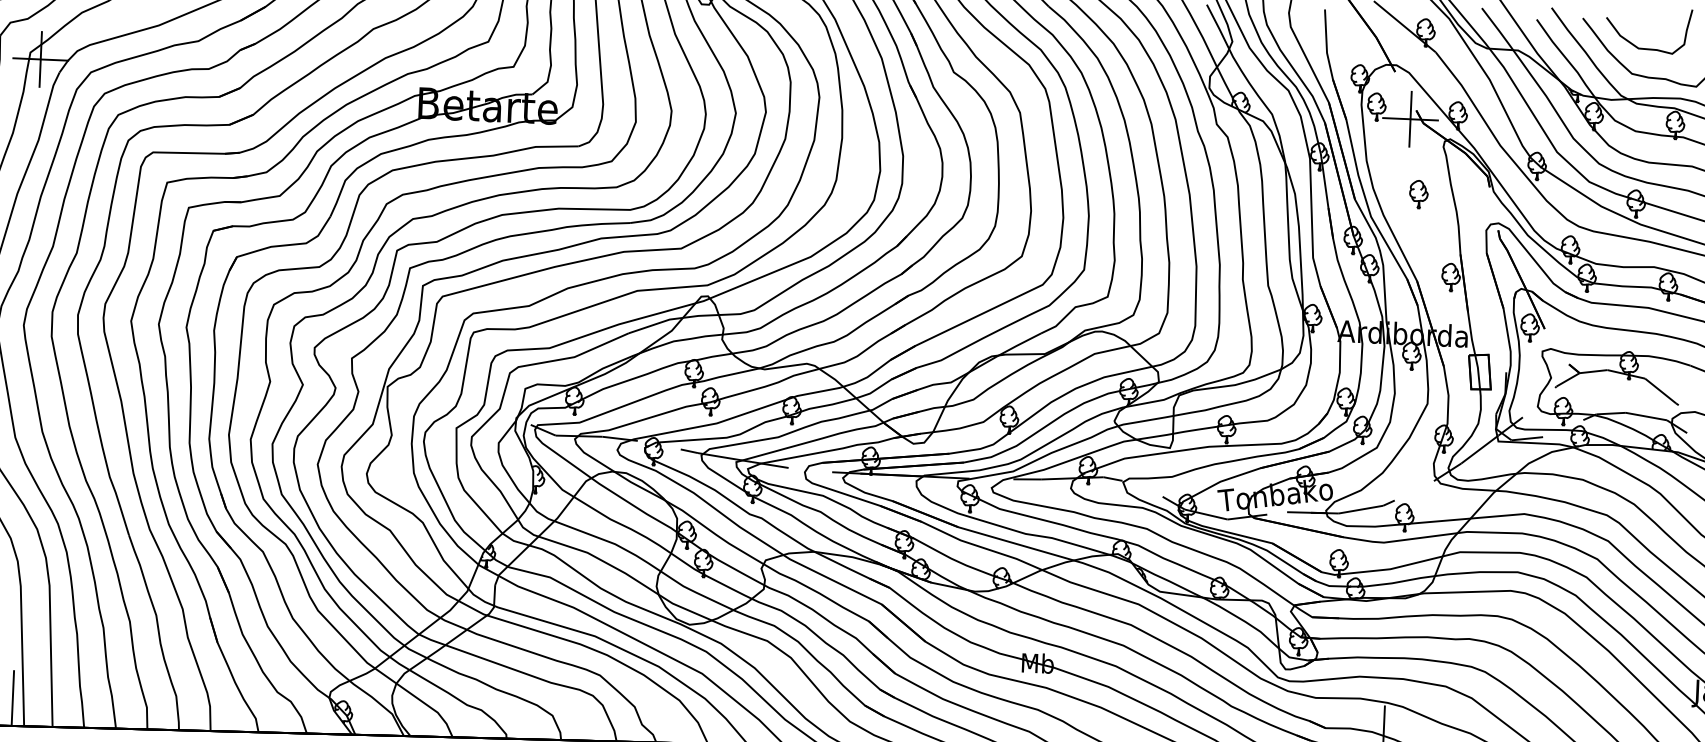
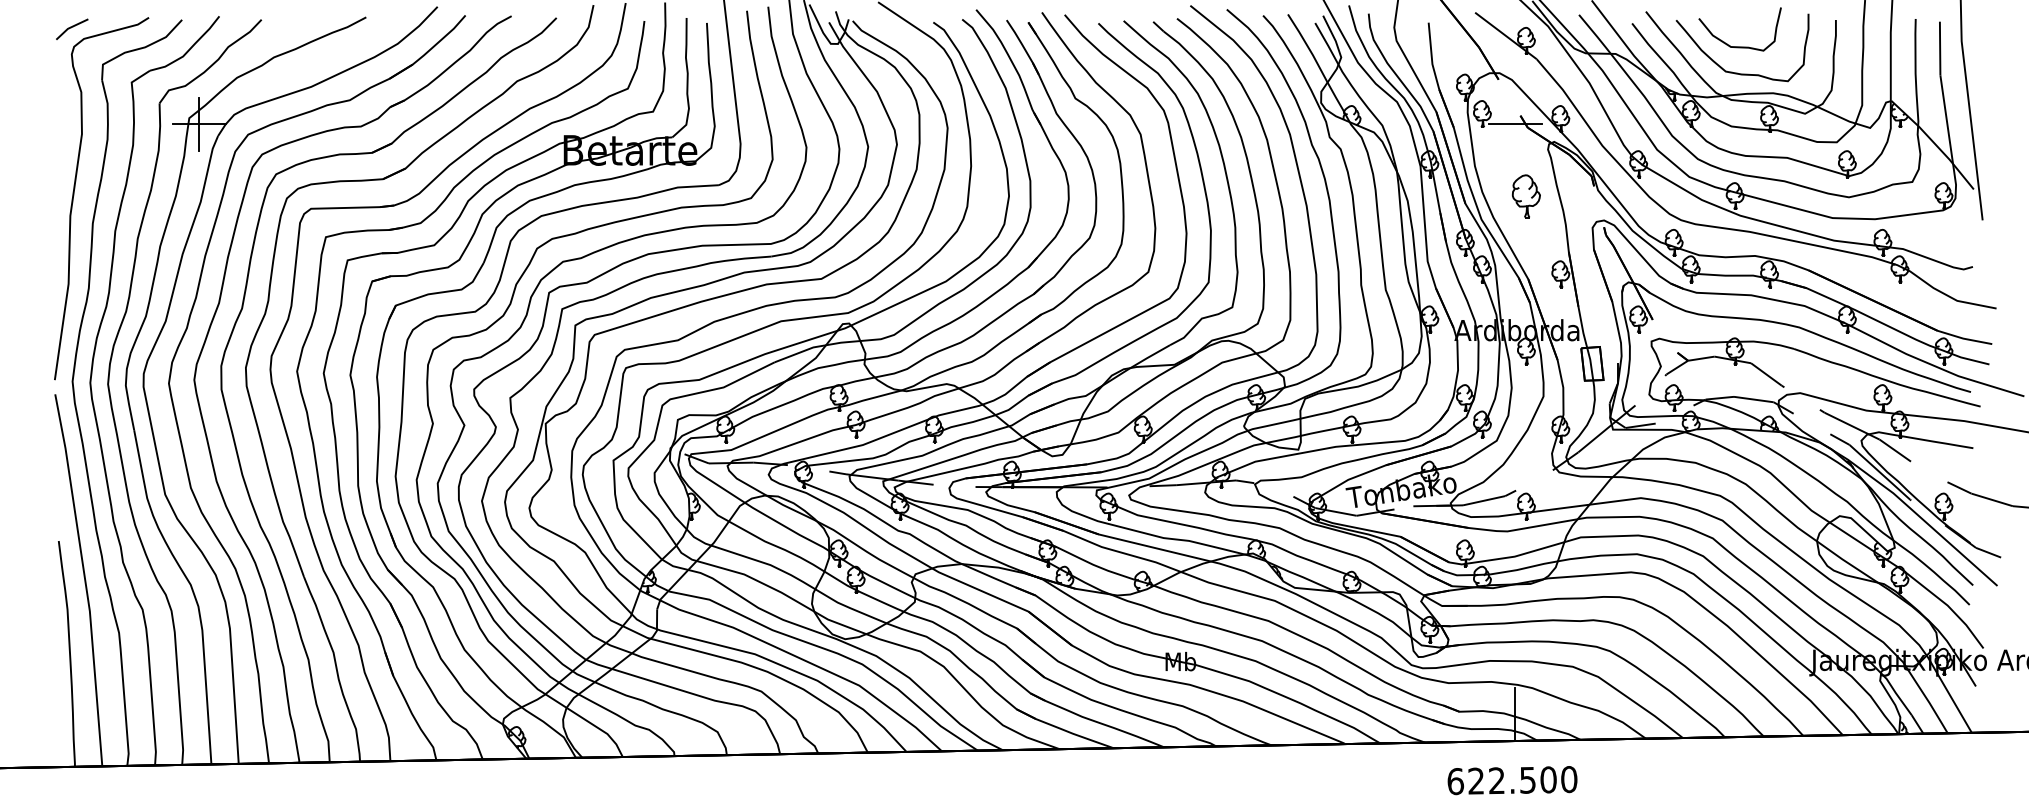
line: (1410, 119) -> (1515, 124), removed
part: (1418, 193) -> (1526, 195), size x1.6
line: (12, 697) -> (199, 737), removed

